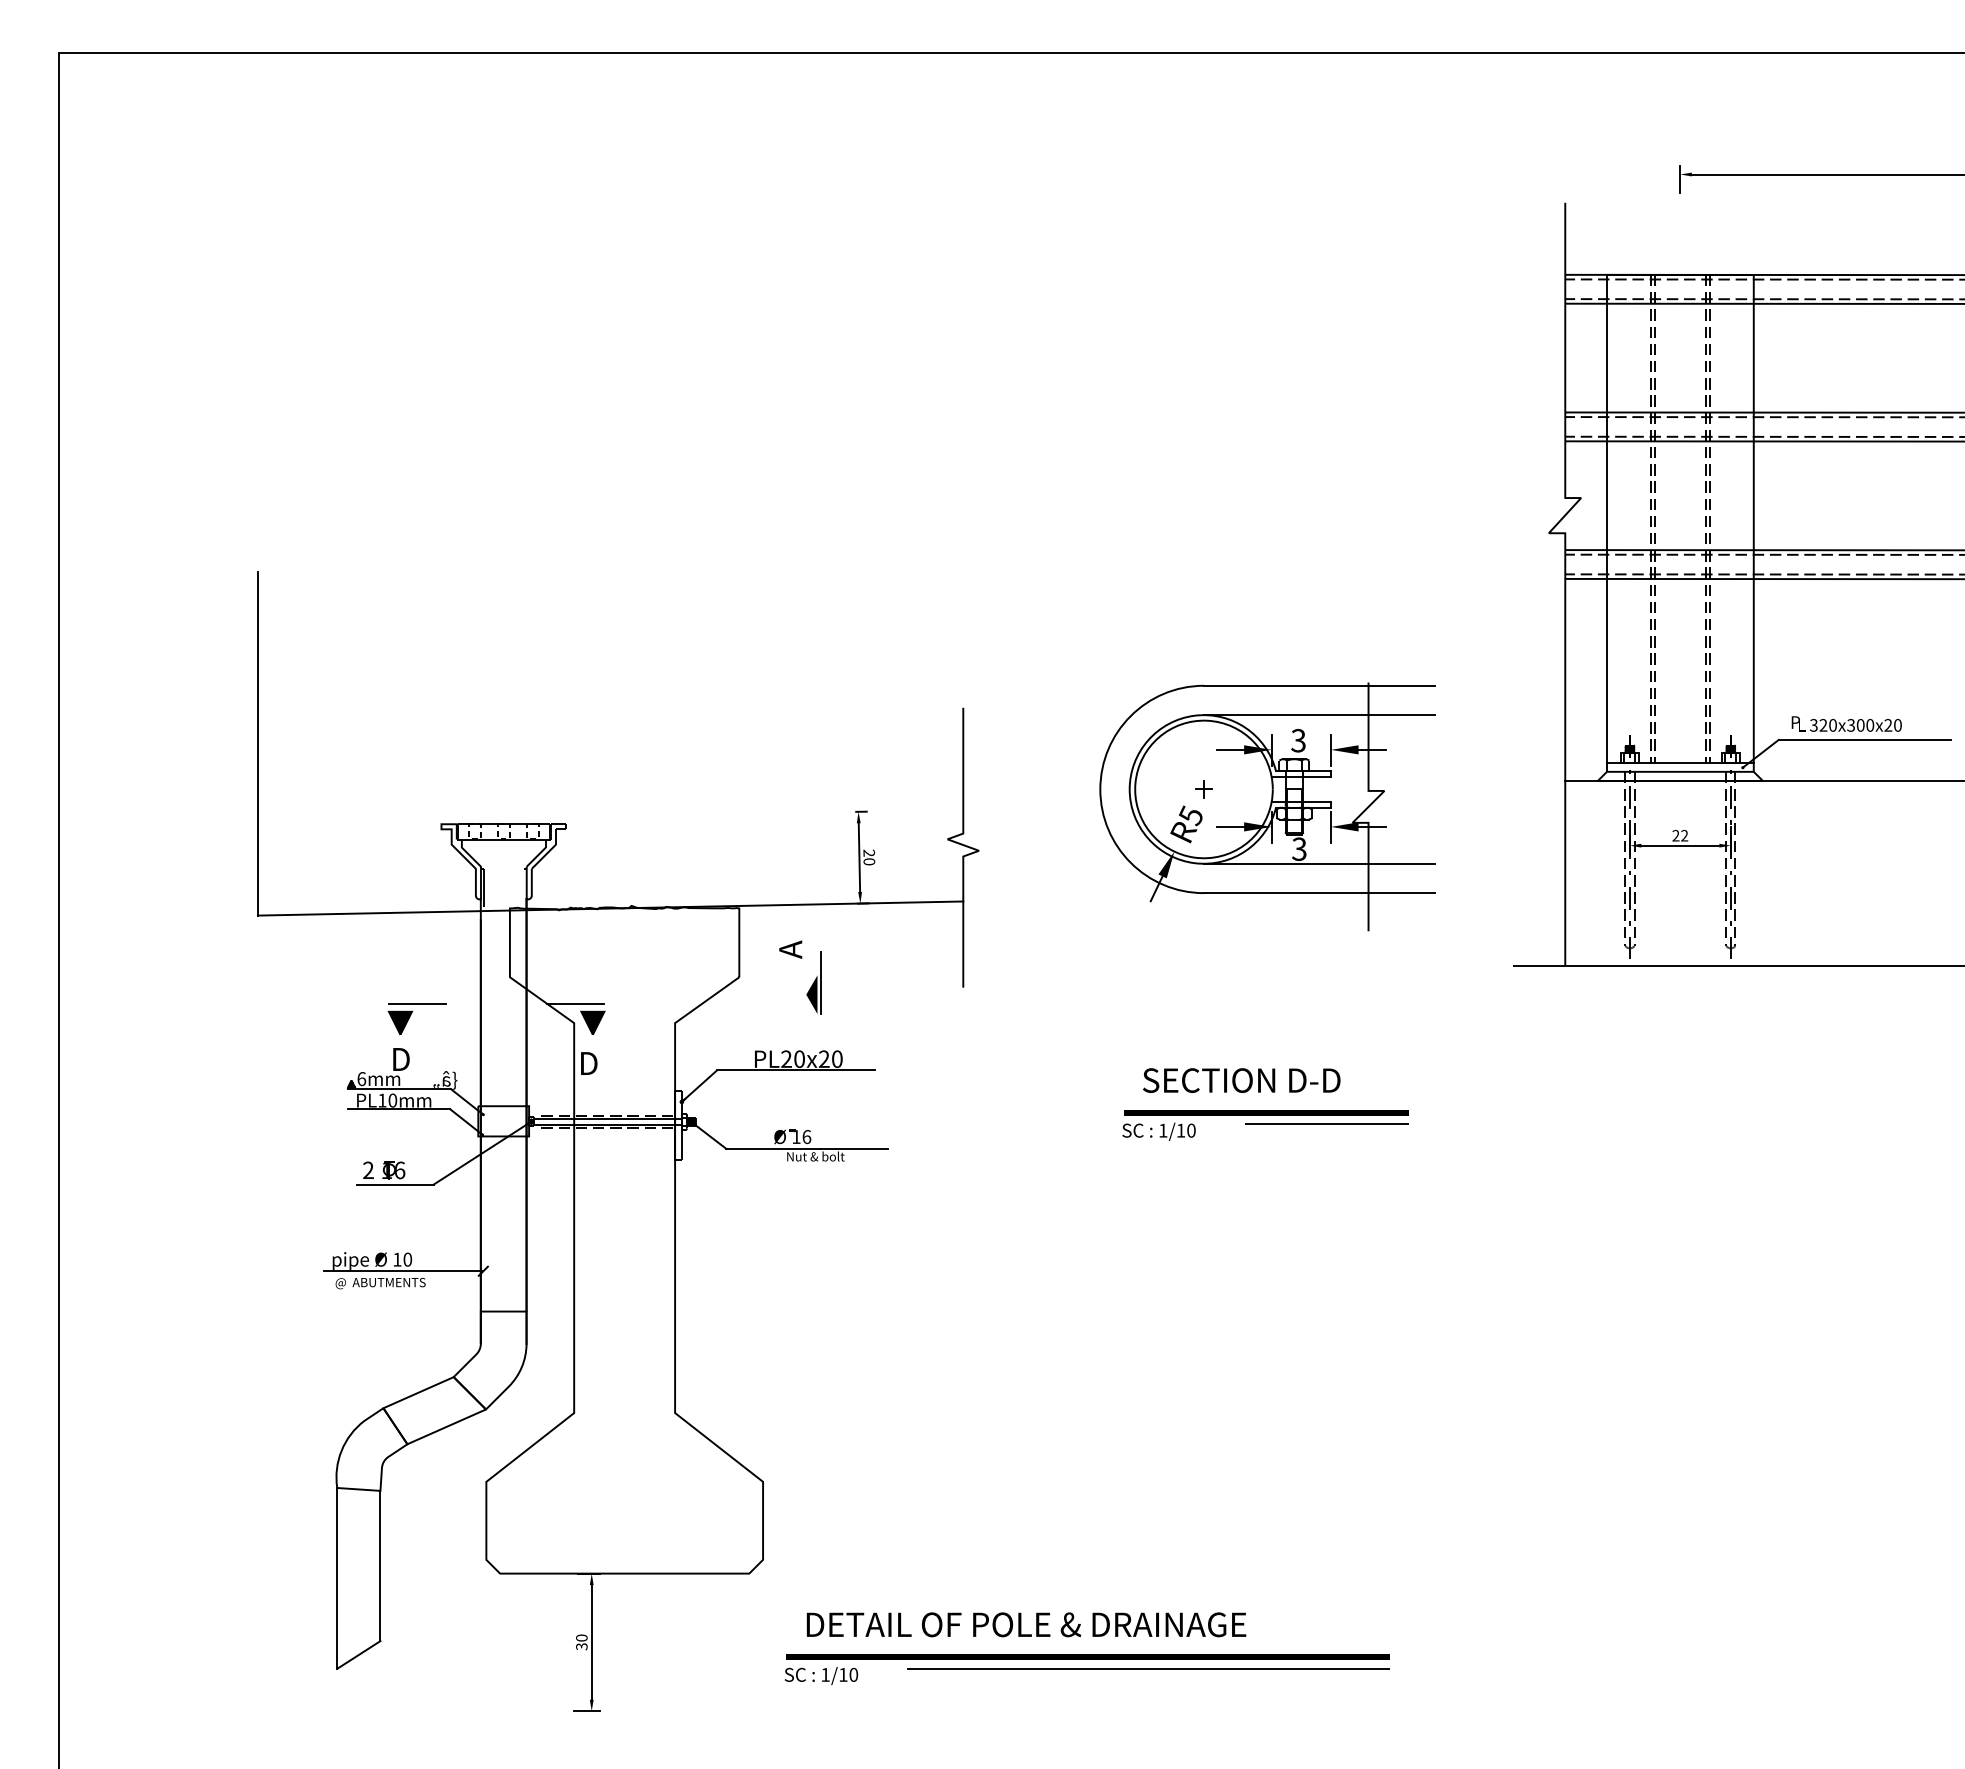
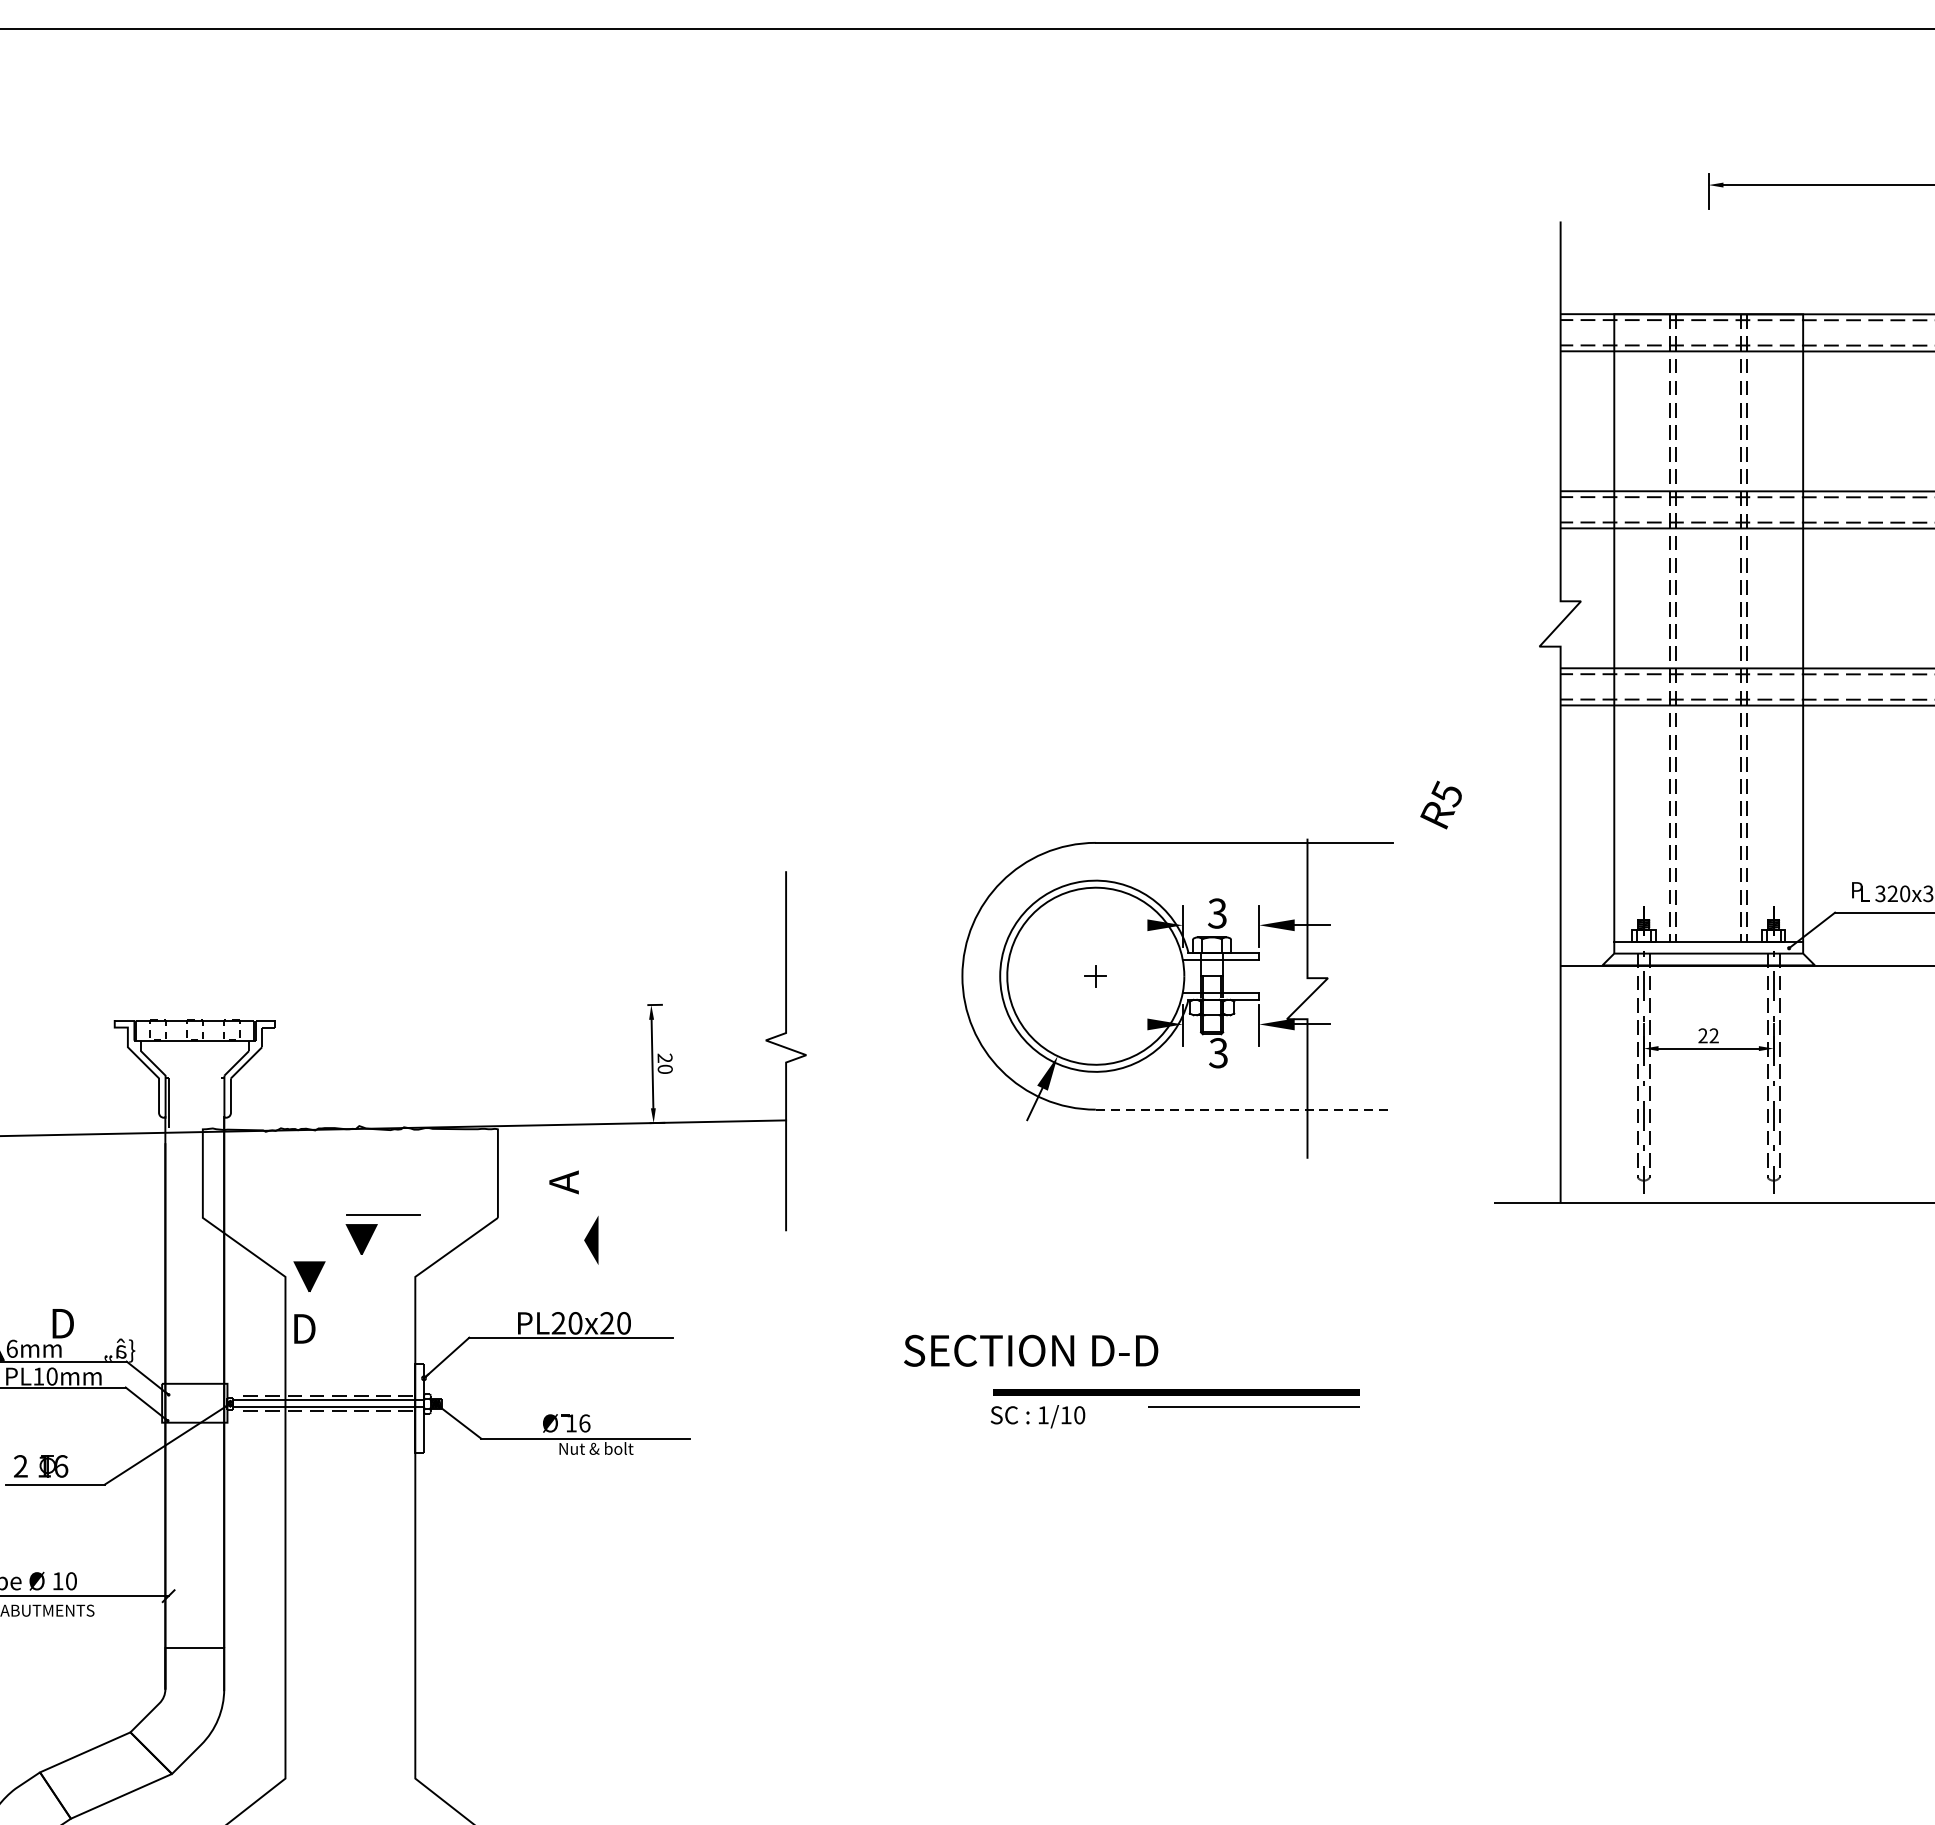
line: (1319, 715) -> (1244, 881), removed
line: (1230, 749) -> (1129, 924), removed
text: (1186, 824) -> (1441, 805), moved
line: (1230, 826) -> (1129, 1023), removed
line: (1319, 863) -> (1244, 1071), removed
line: (1319, 893) -> (1244, 1110), solid -> dashed
line: (821, 983) -> (603, 1225), removed
line: (575, 1003) -> (287, 1251), removed
part: (416, 1018) -> (382, 1233), moved
text: (1241, 1080) -> (1030, 1350), moved

